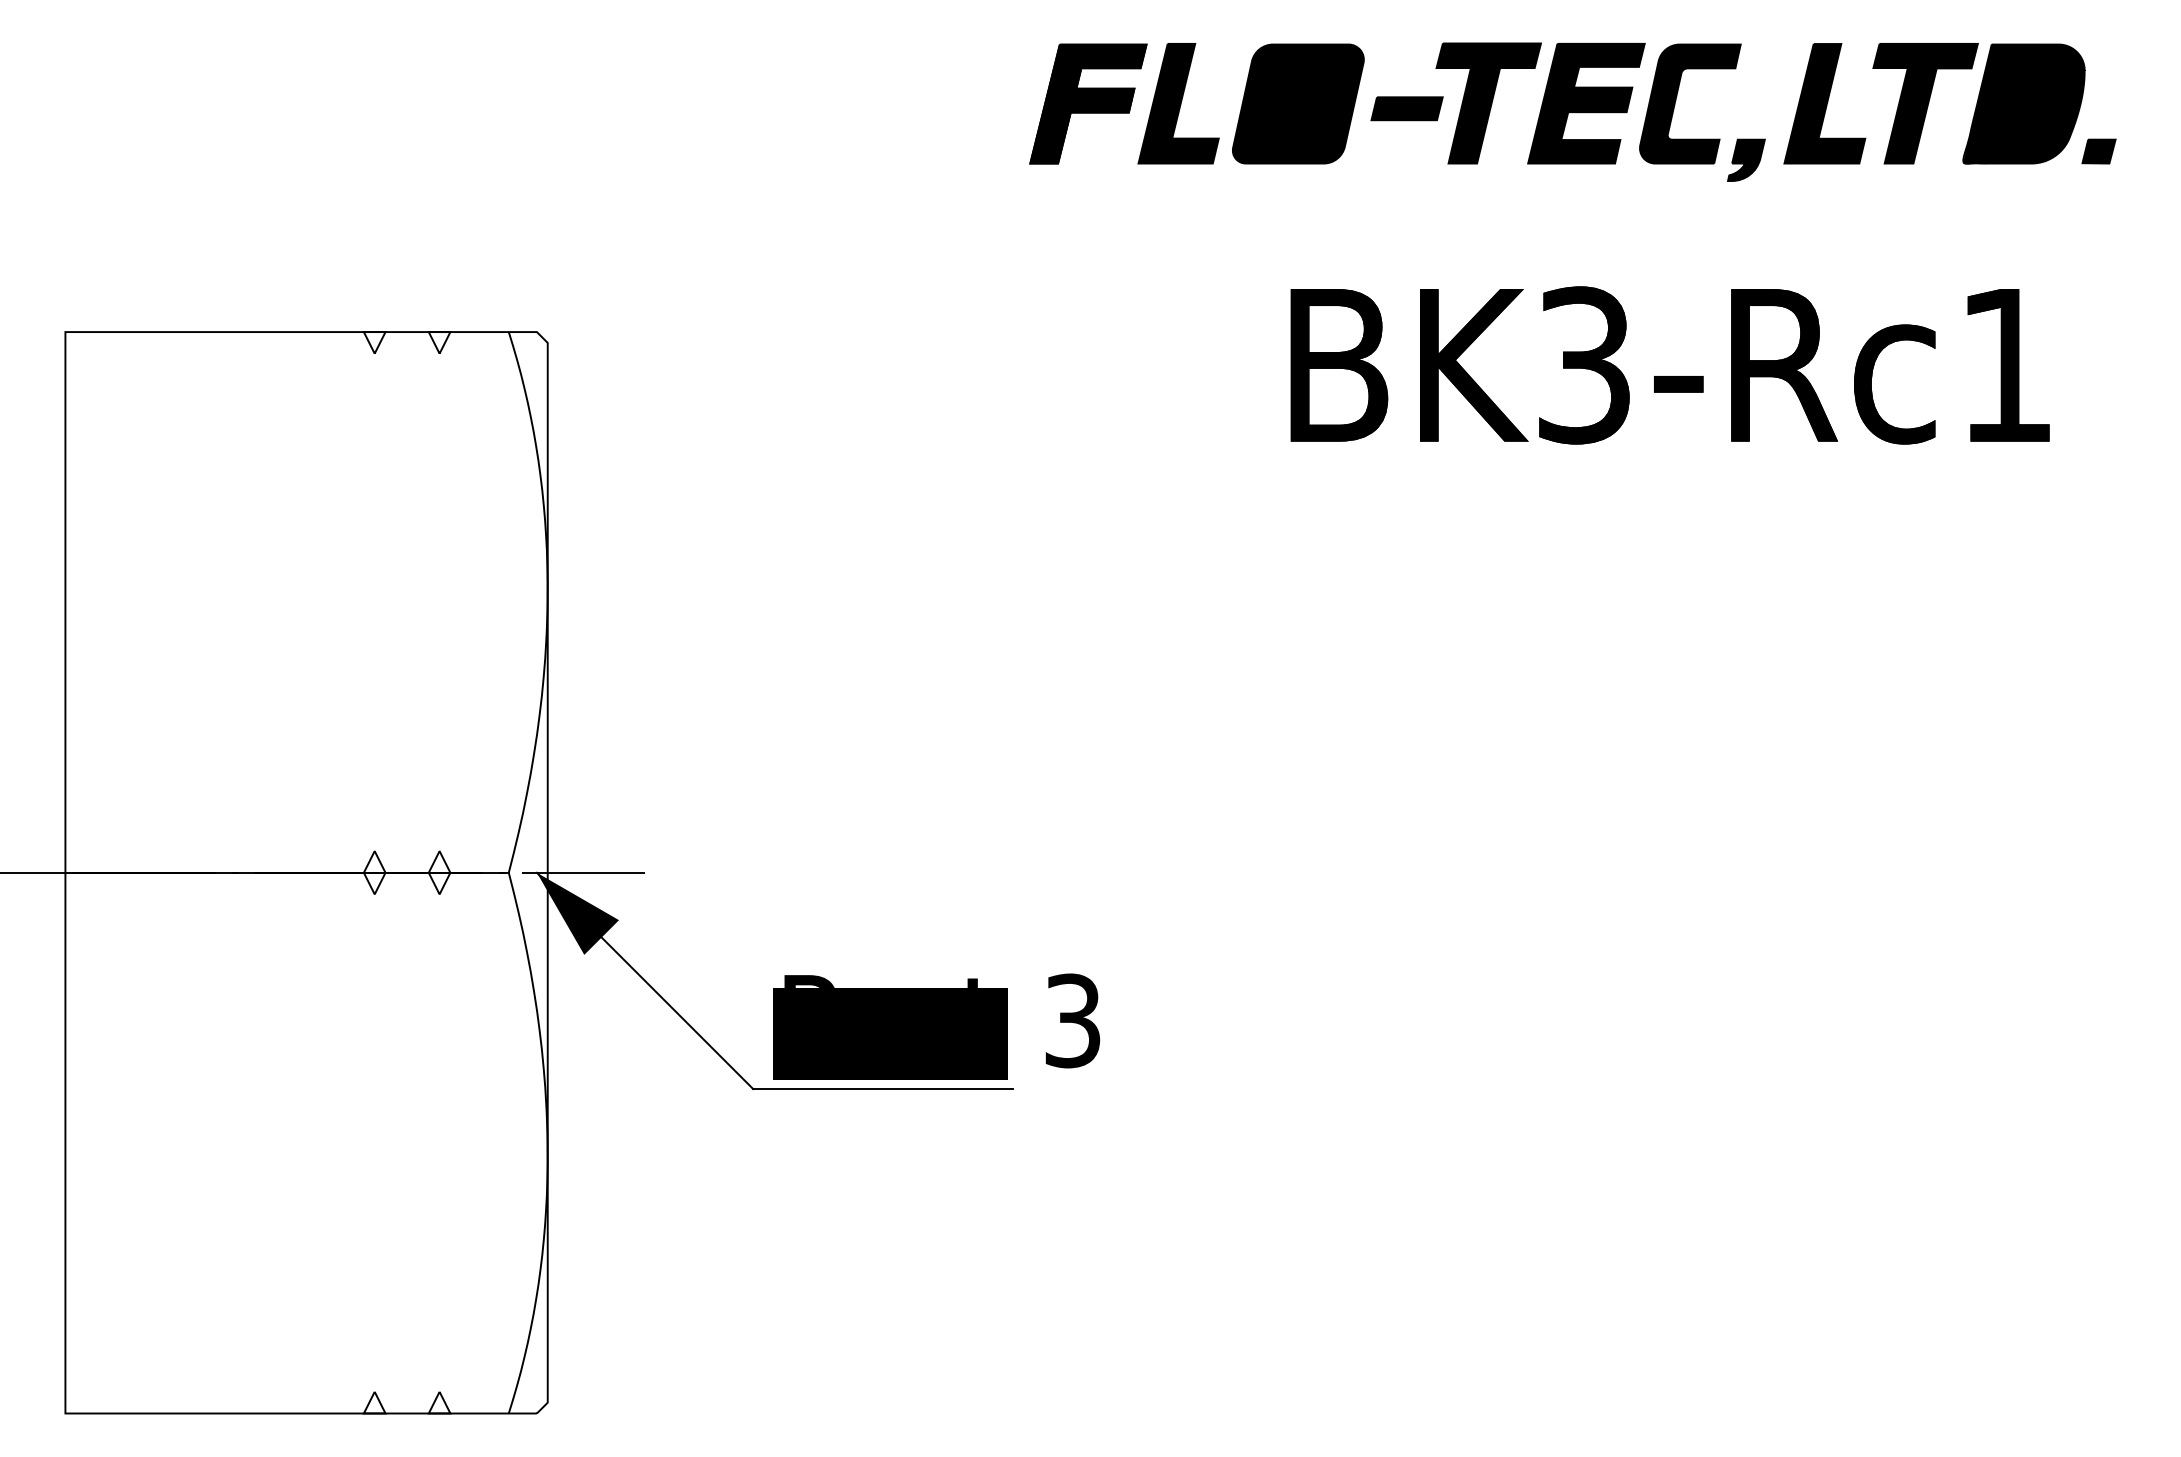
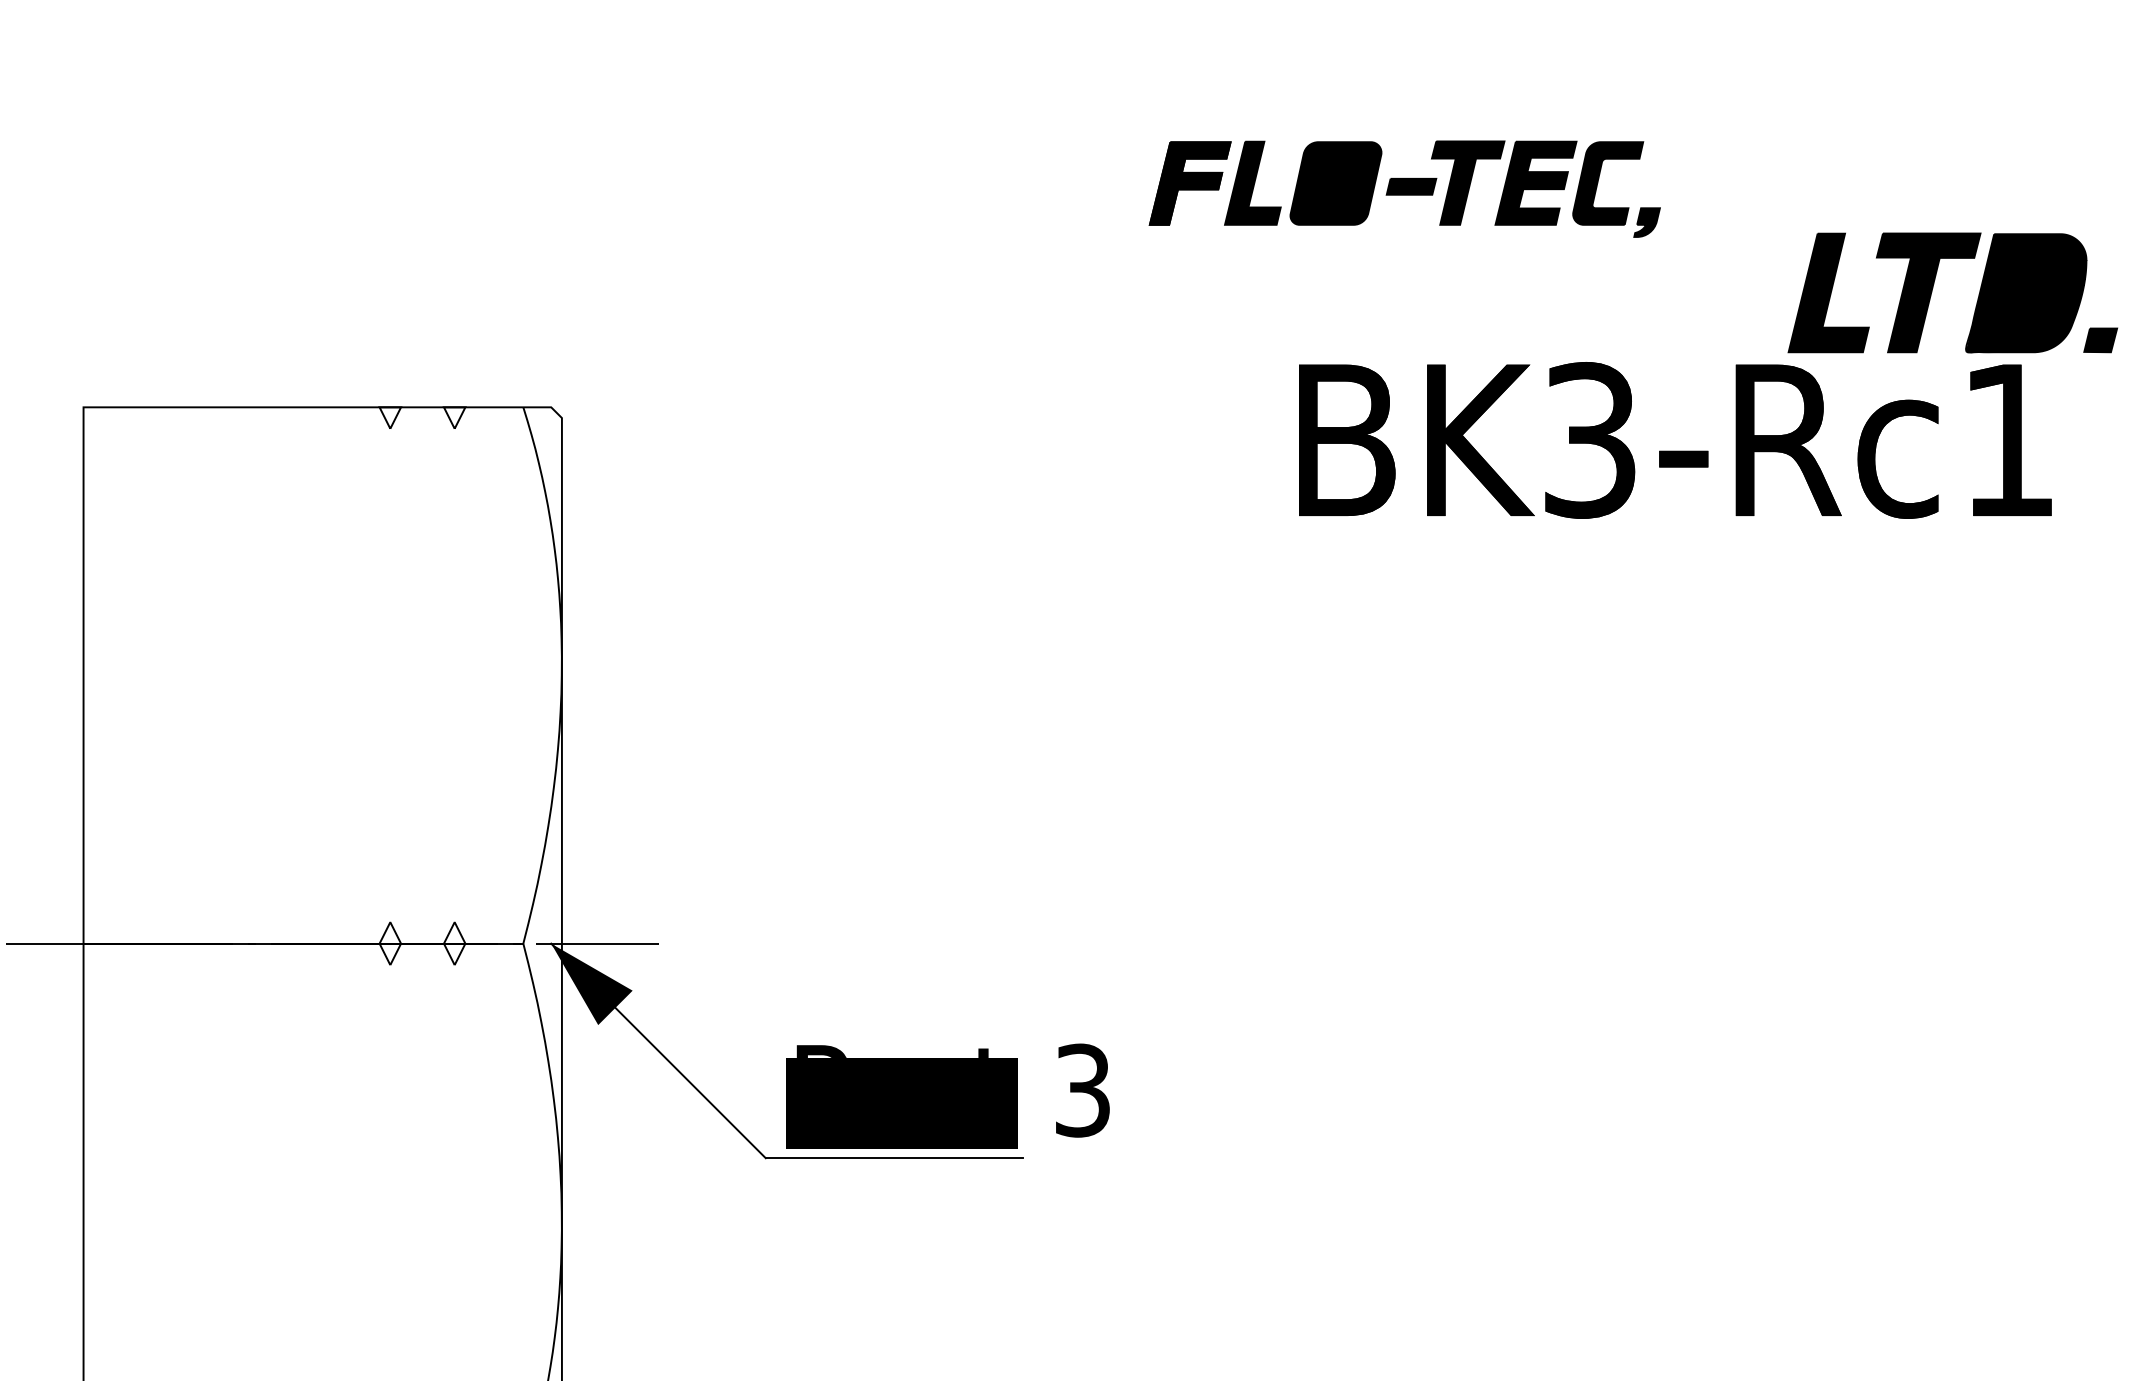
part: (1930, 99) -> (1933, 288), moved
part: (1397, 111) -> (1404, 188), size x0.7

